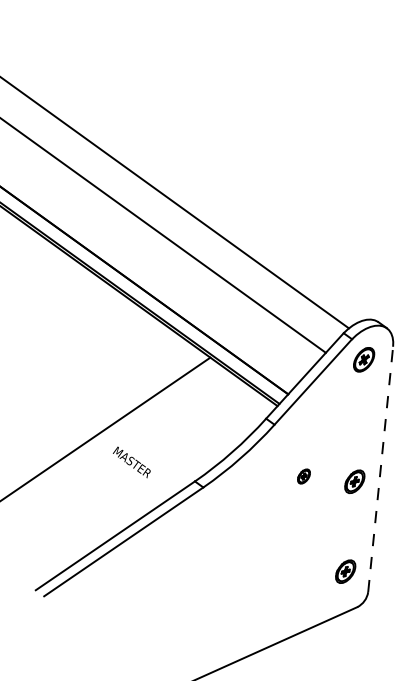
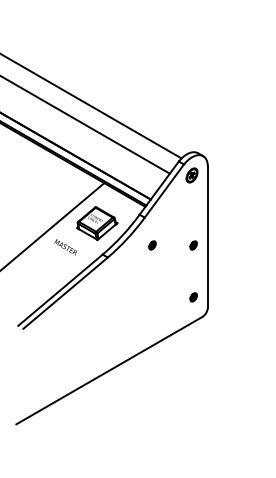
part: (191, 426) -> (97, 223), added
line: (379, 470) -> (207, 237), dashed -> solid
part: (303, 476) -> (152, 245), moved
part: (354, 481) -> (193, 245), size x0.62
part: (345, 571) -> (193, 297), size x0.62

